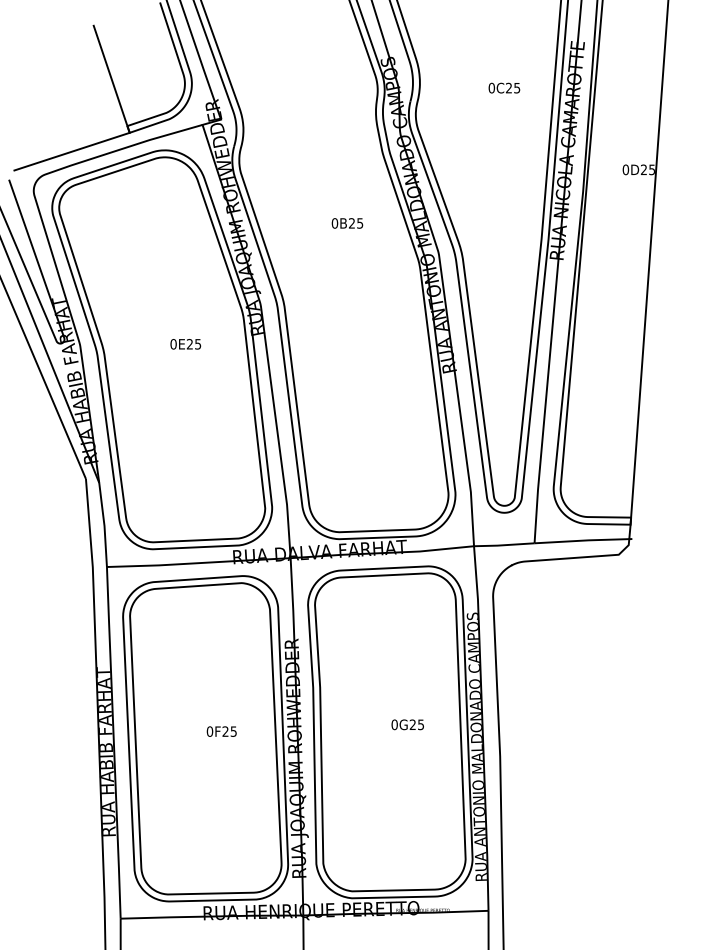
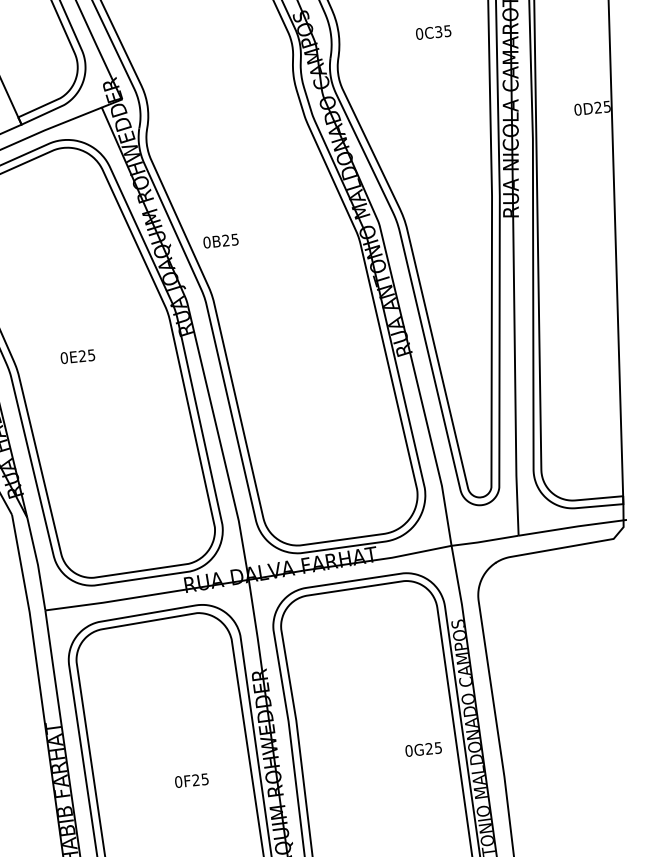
text: (509, 88) -> (439, 32), 0C25 -> 0C35
text: (347, 223) -> (221, 241), moved
text: (185, 344) -> (77, 356), moved
text: (407, 724) -> (423, 749), moved

